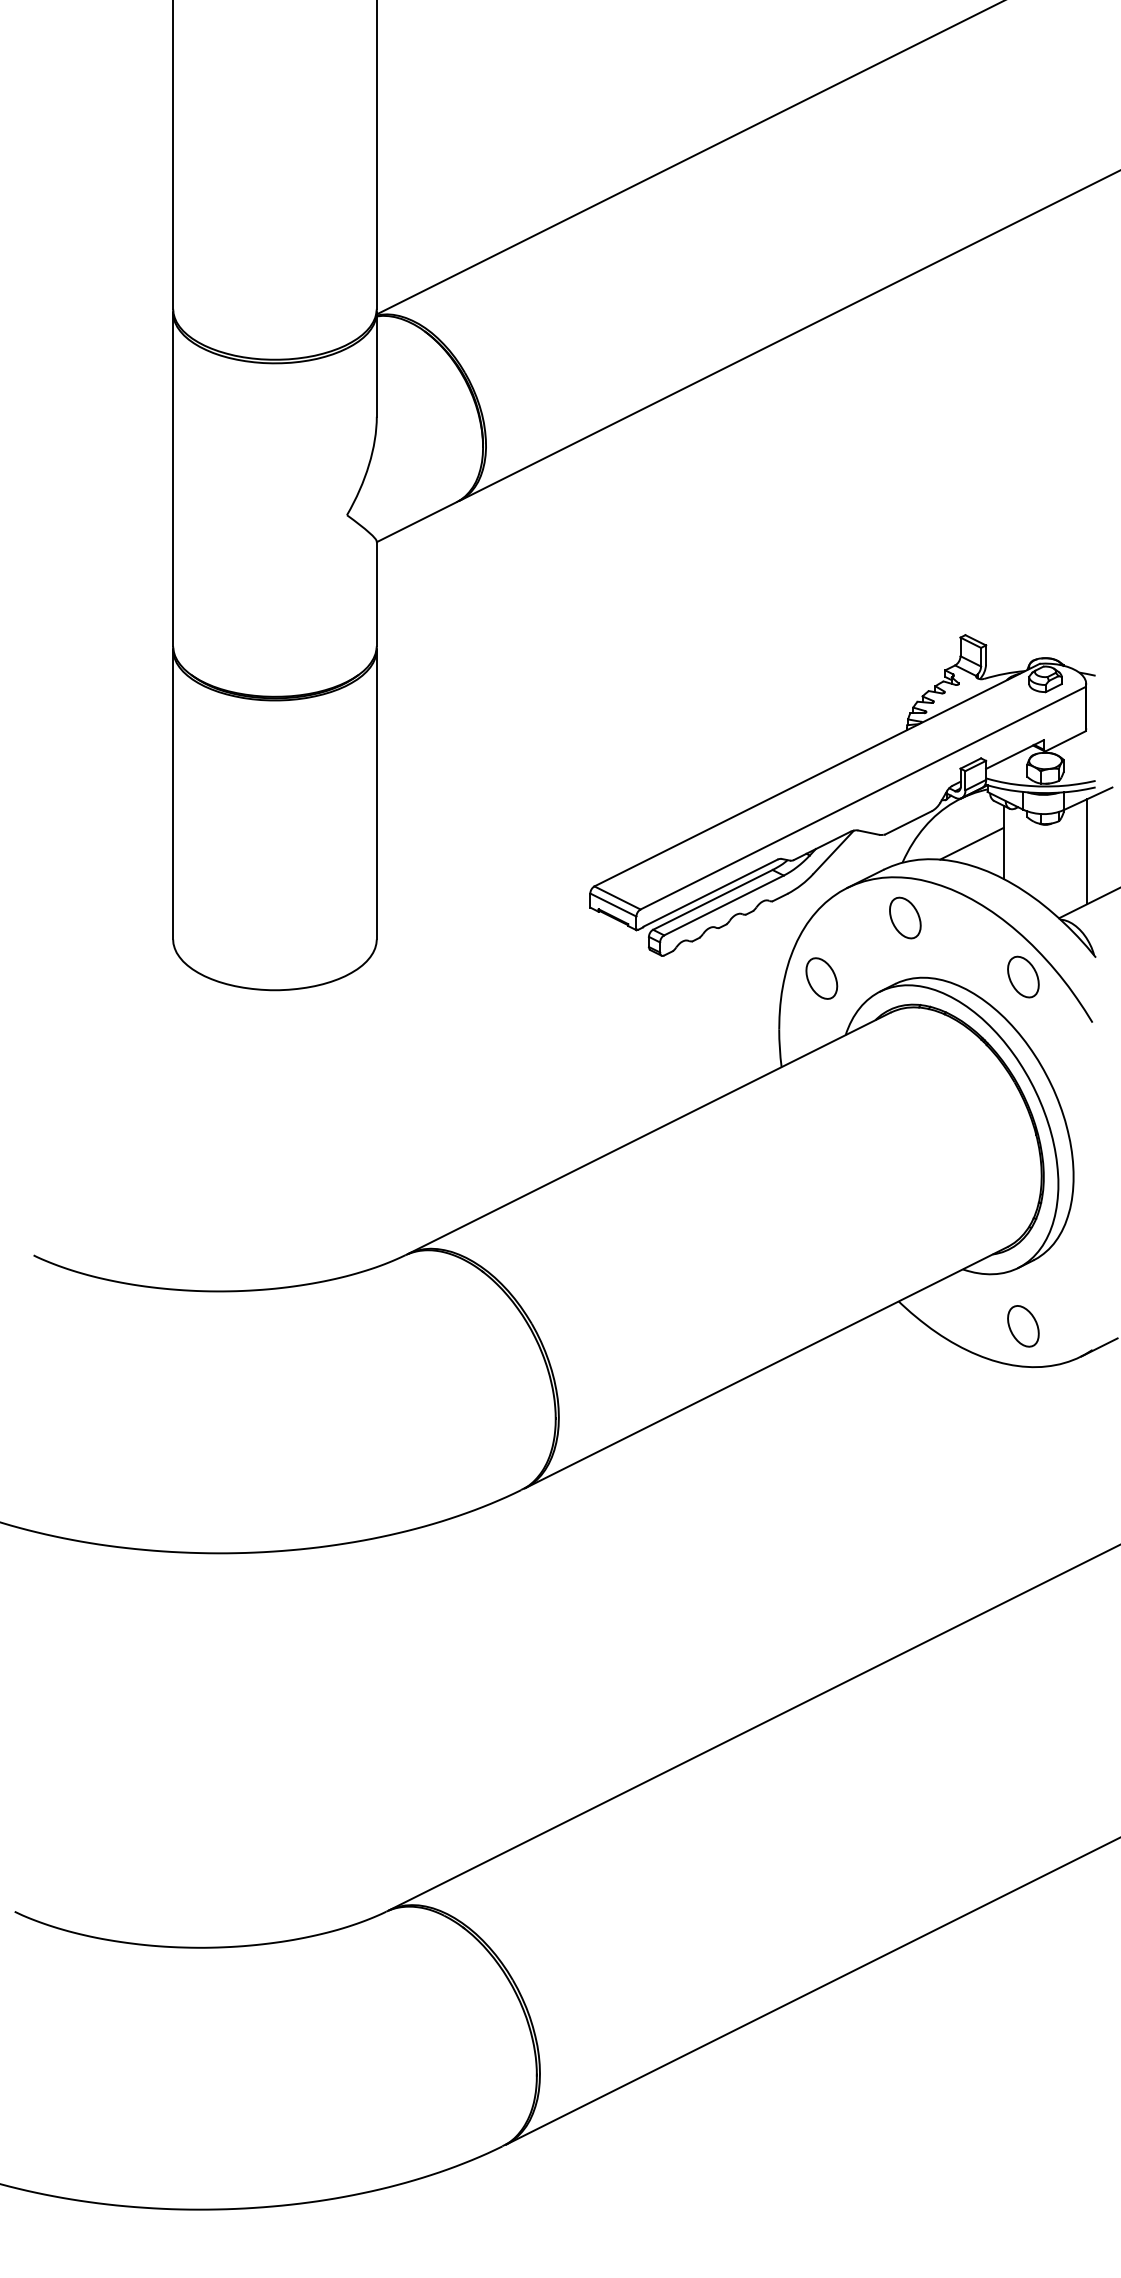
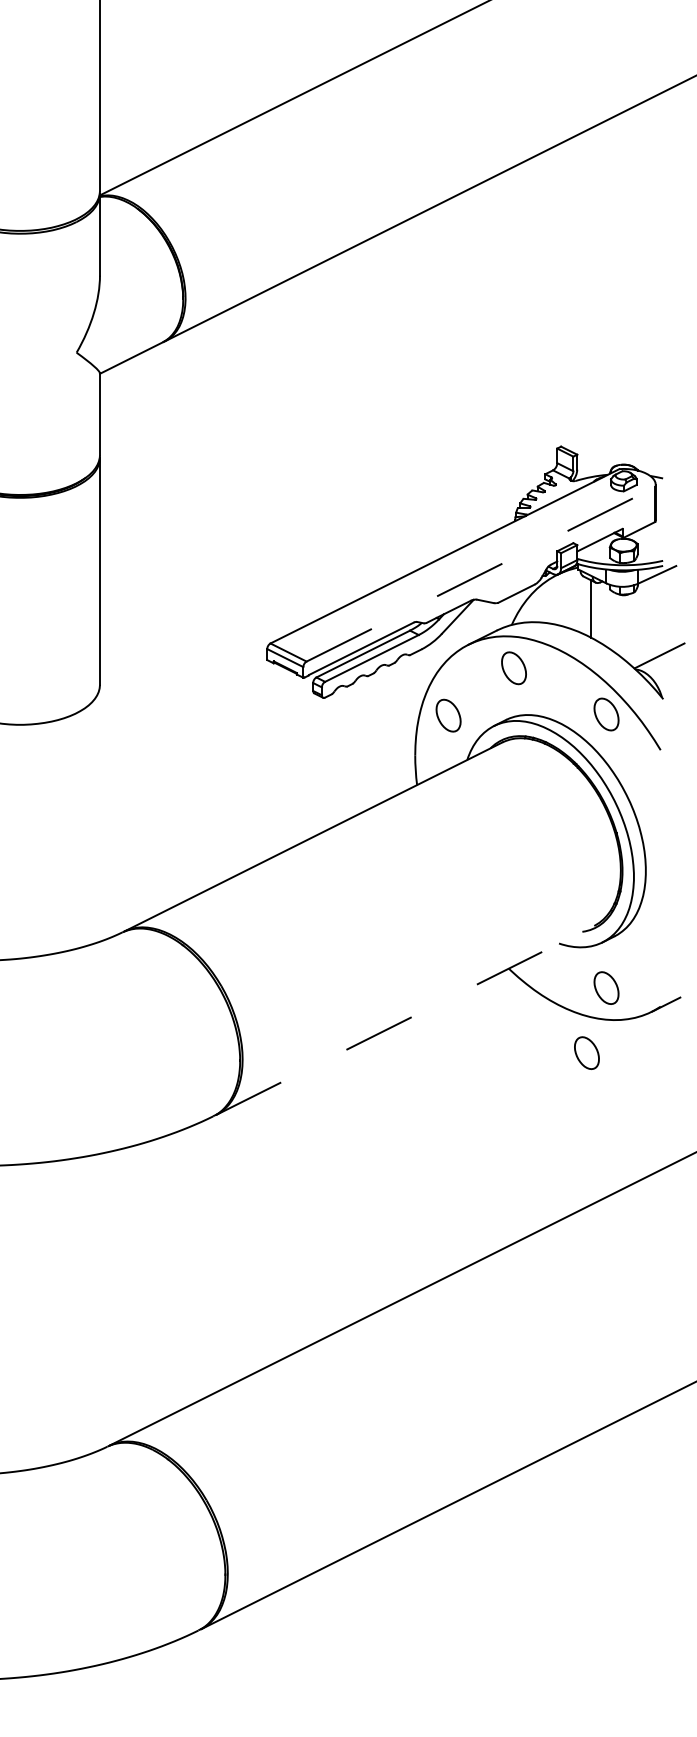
line: (863, 798) -> (481, 574), solid -> dashed
line: (971, 843) -> (565, 609), removed
line: (1087, 851) -> (656, 616), removed
line: (766, 1367) -> (405, 1020), solid -> dashed
part: (998, 1409) -> (587, 1053), added

